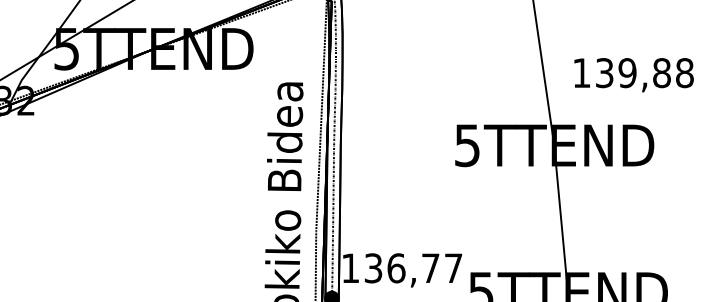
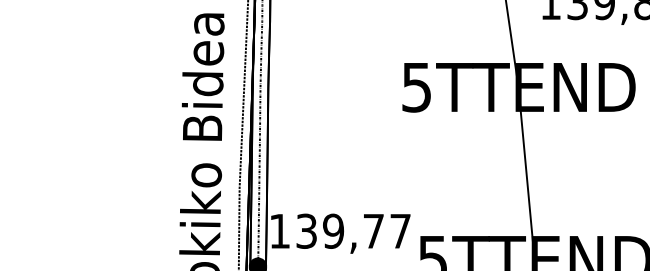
text: (396, 268) -> (333, 231), 136,77 -> 139,77

